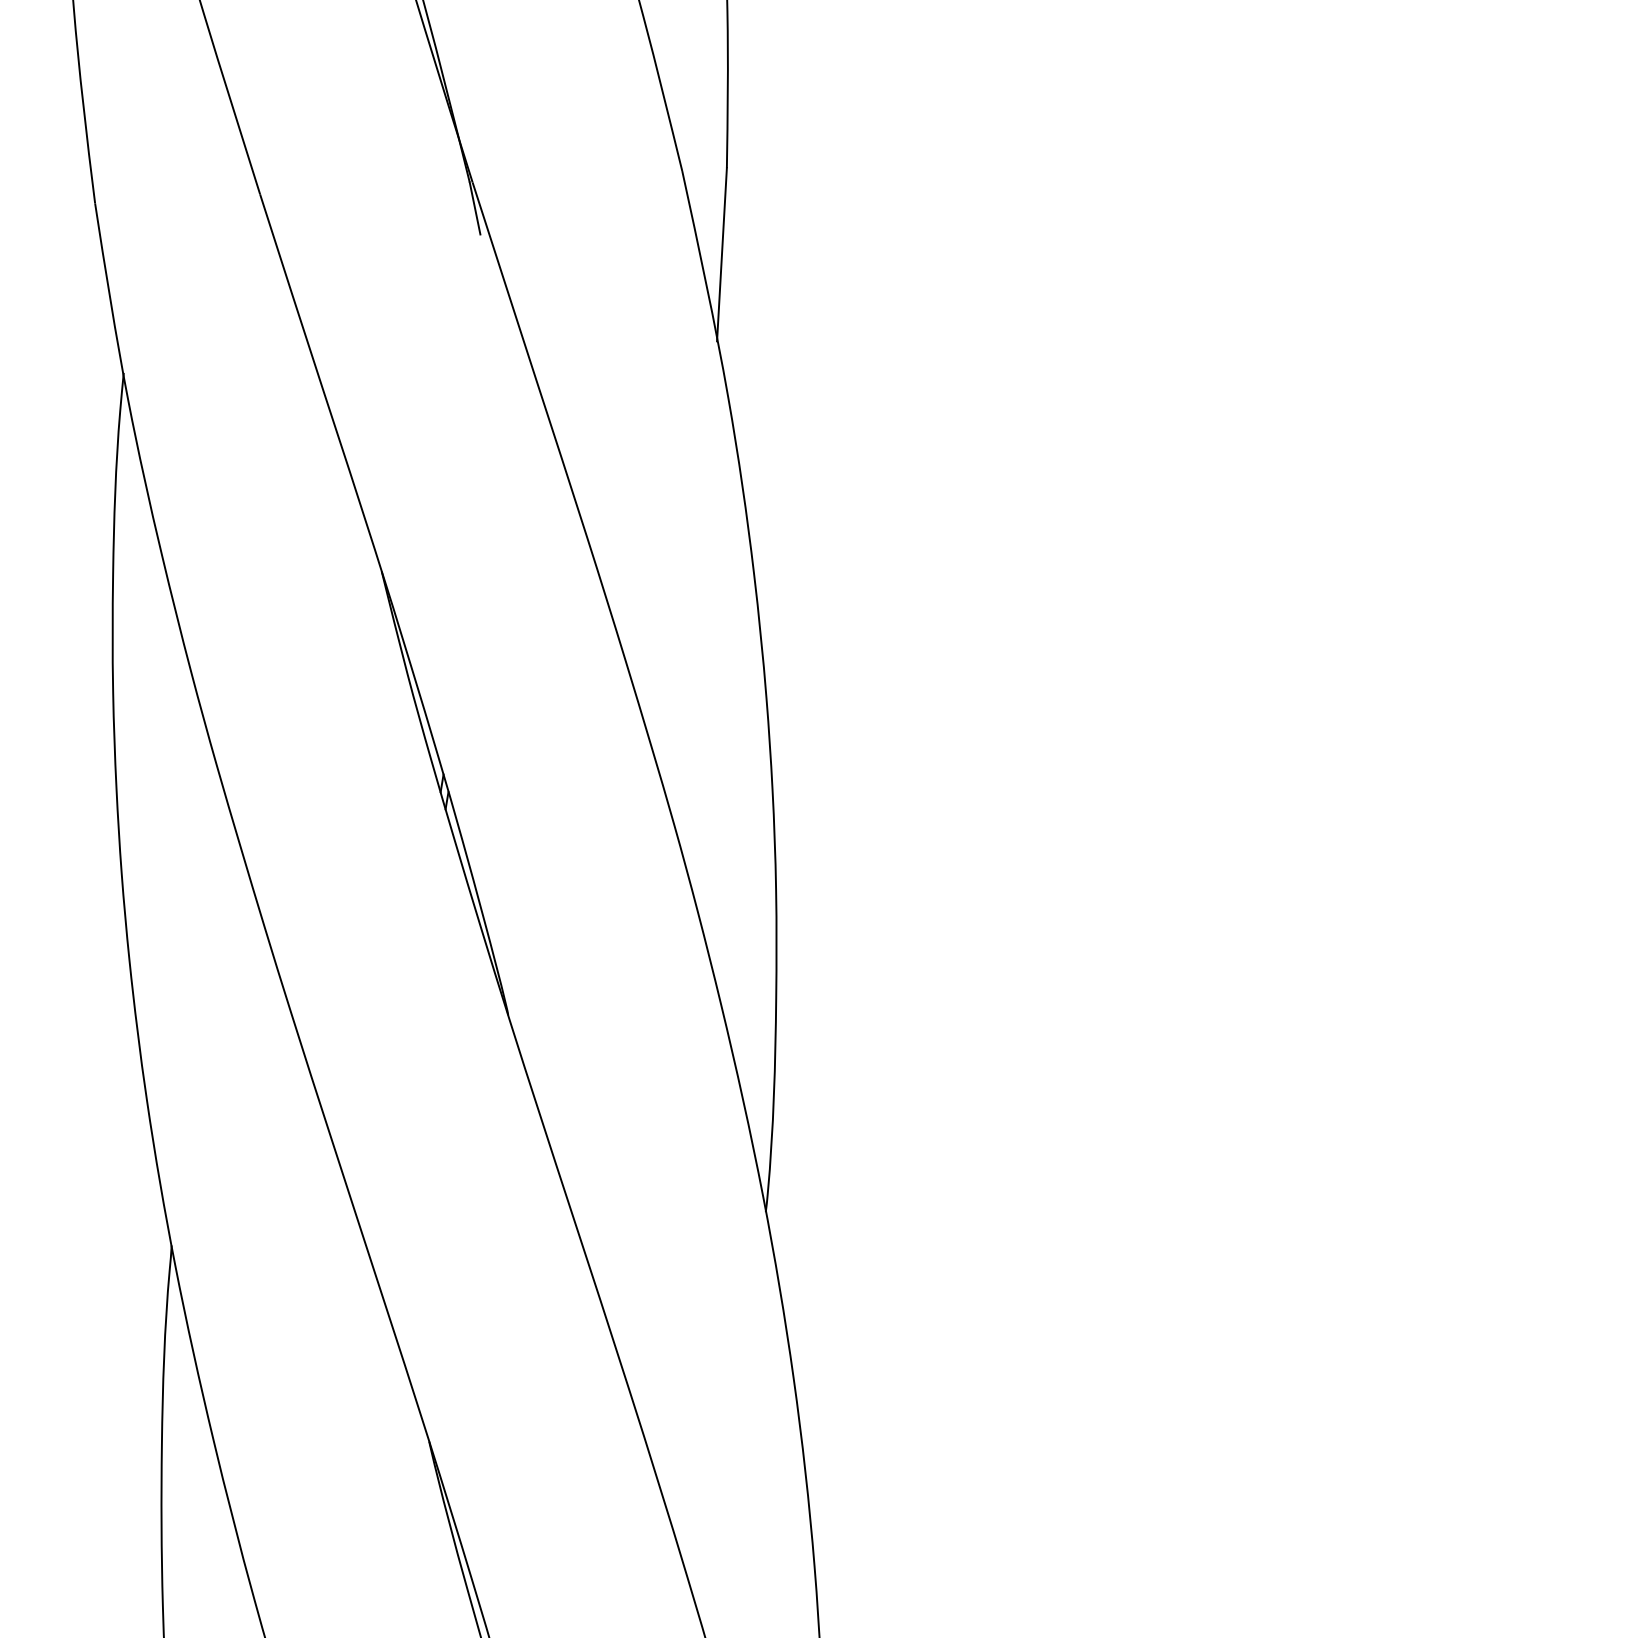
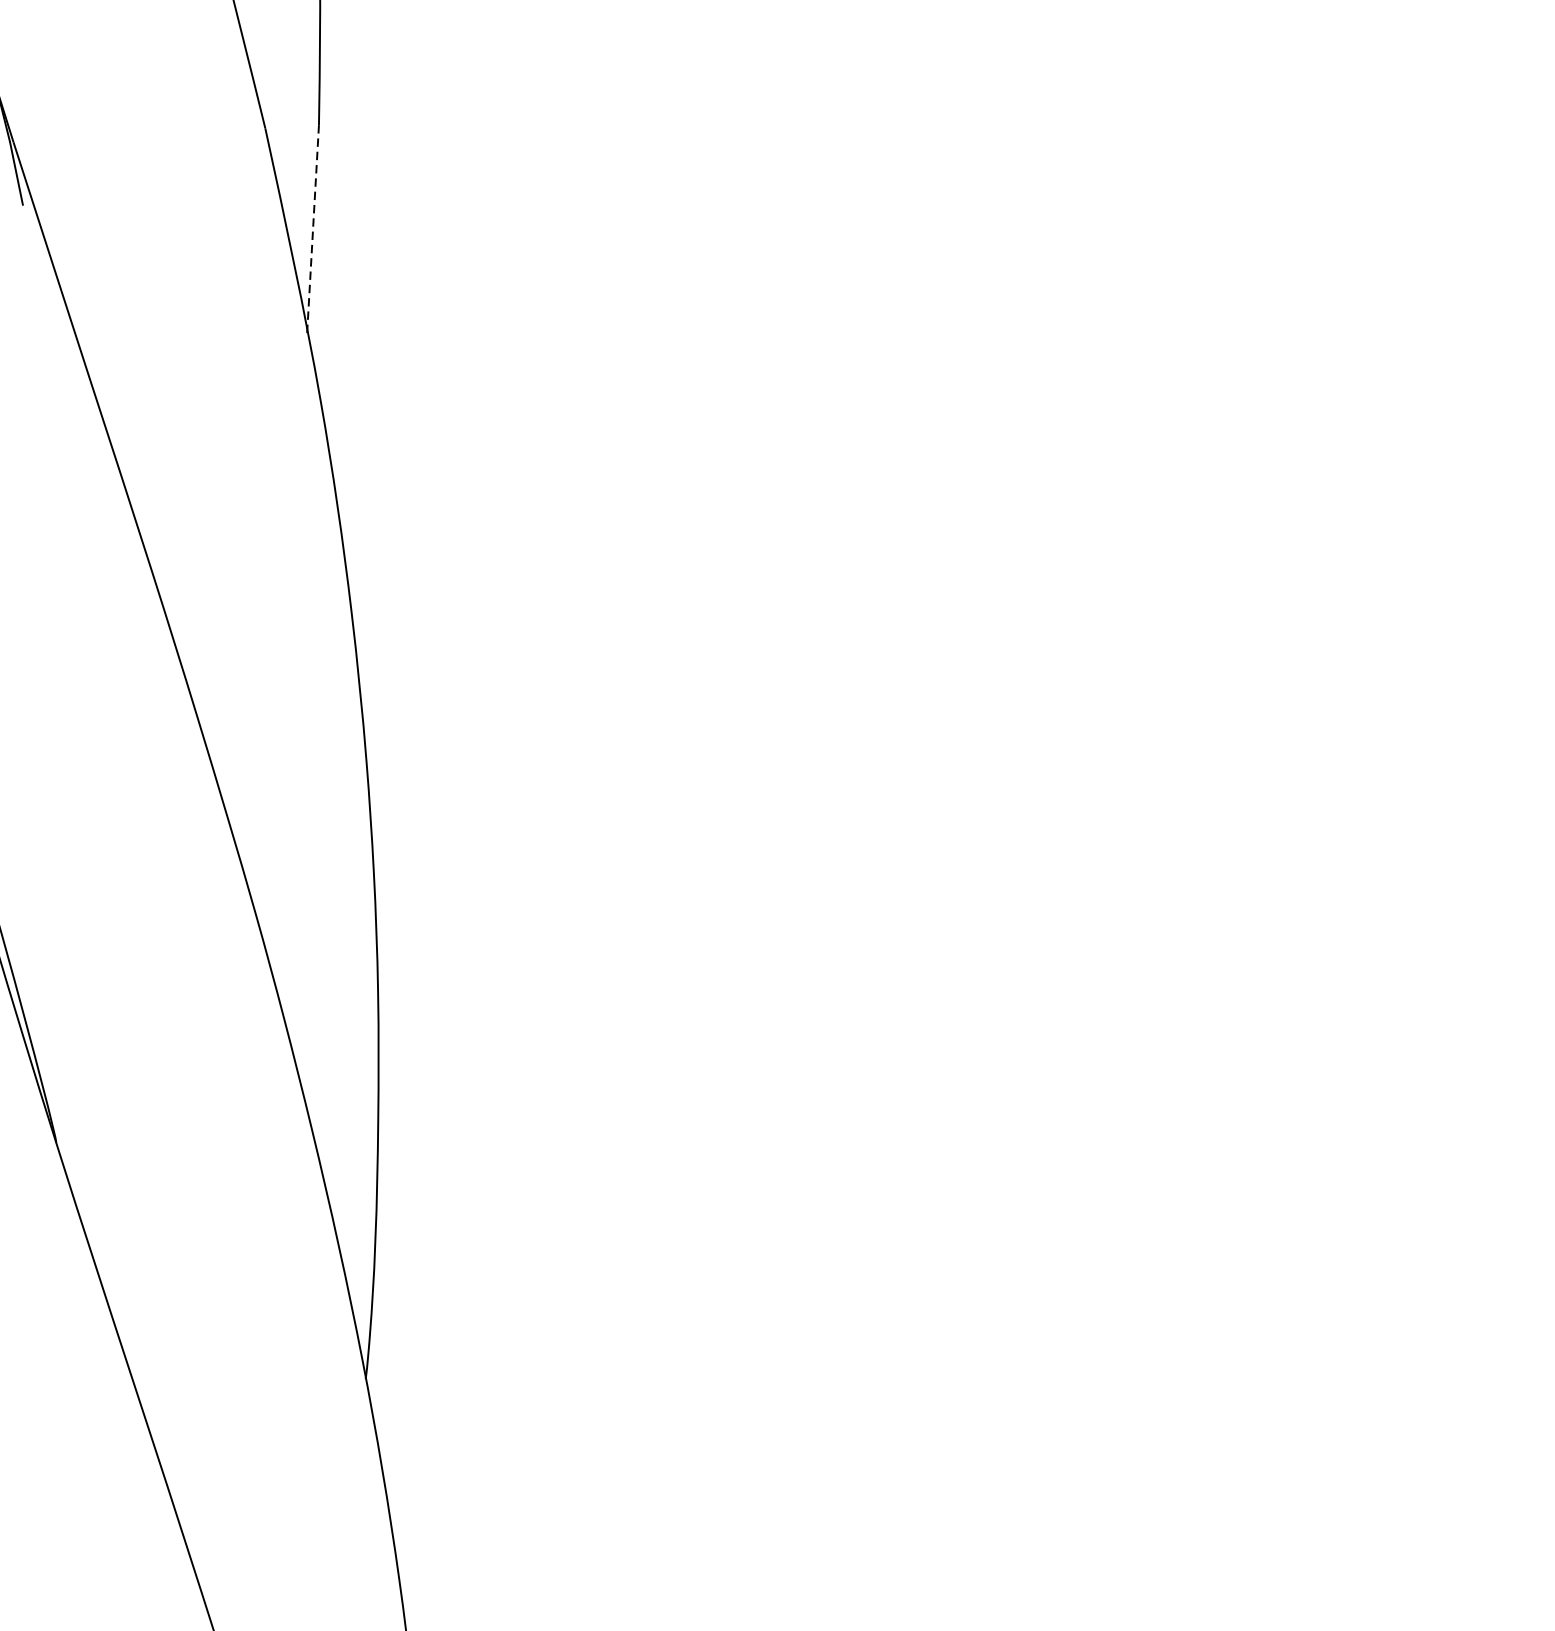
line: (721, 254) -> (312, 228), solid -> dashed

